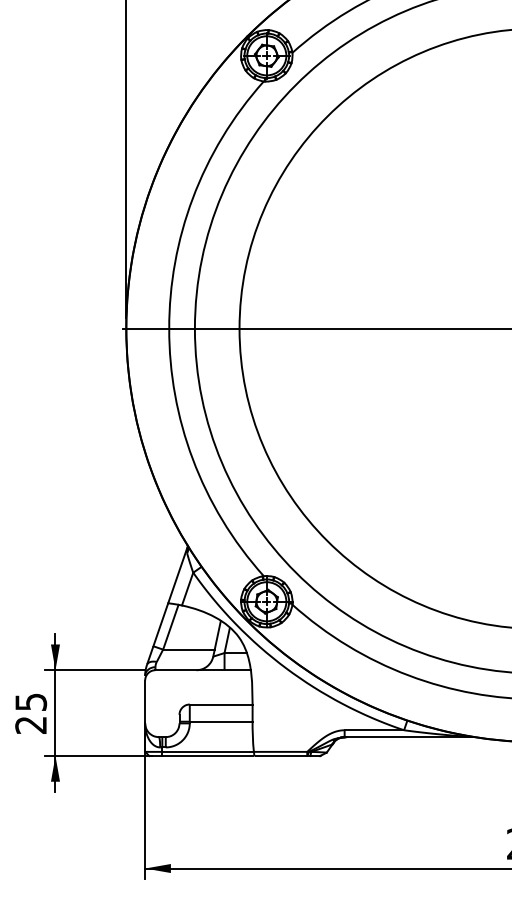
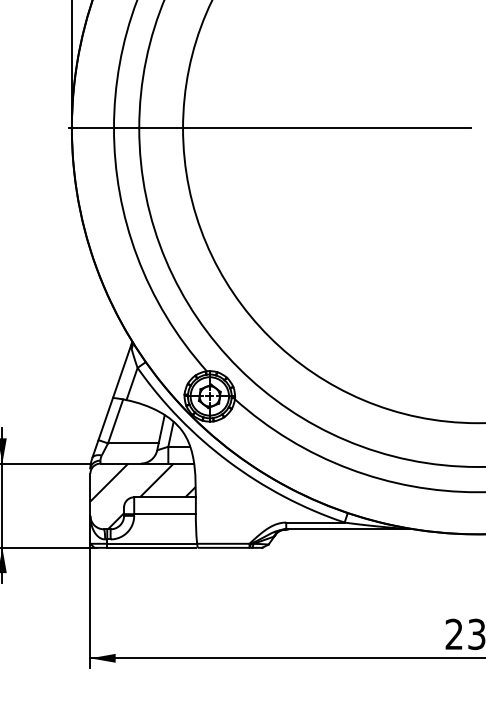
hatch: (198, 703) -> (142, 496), added

